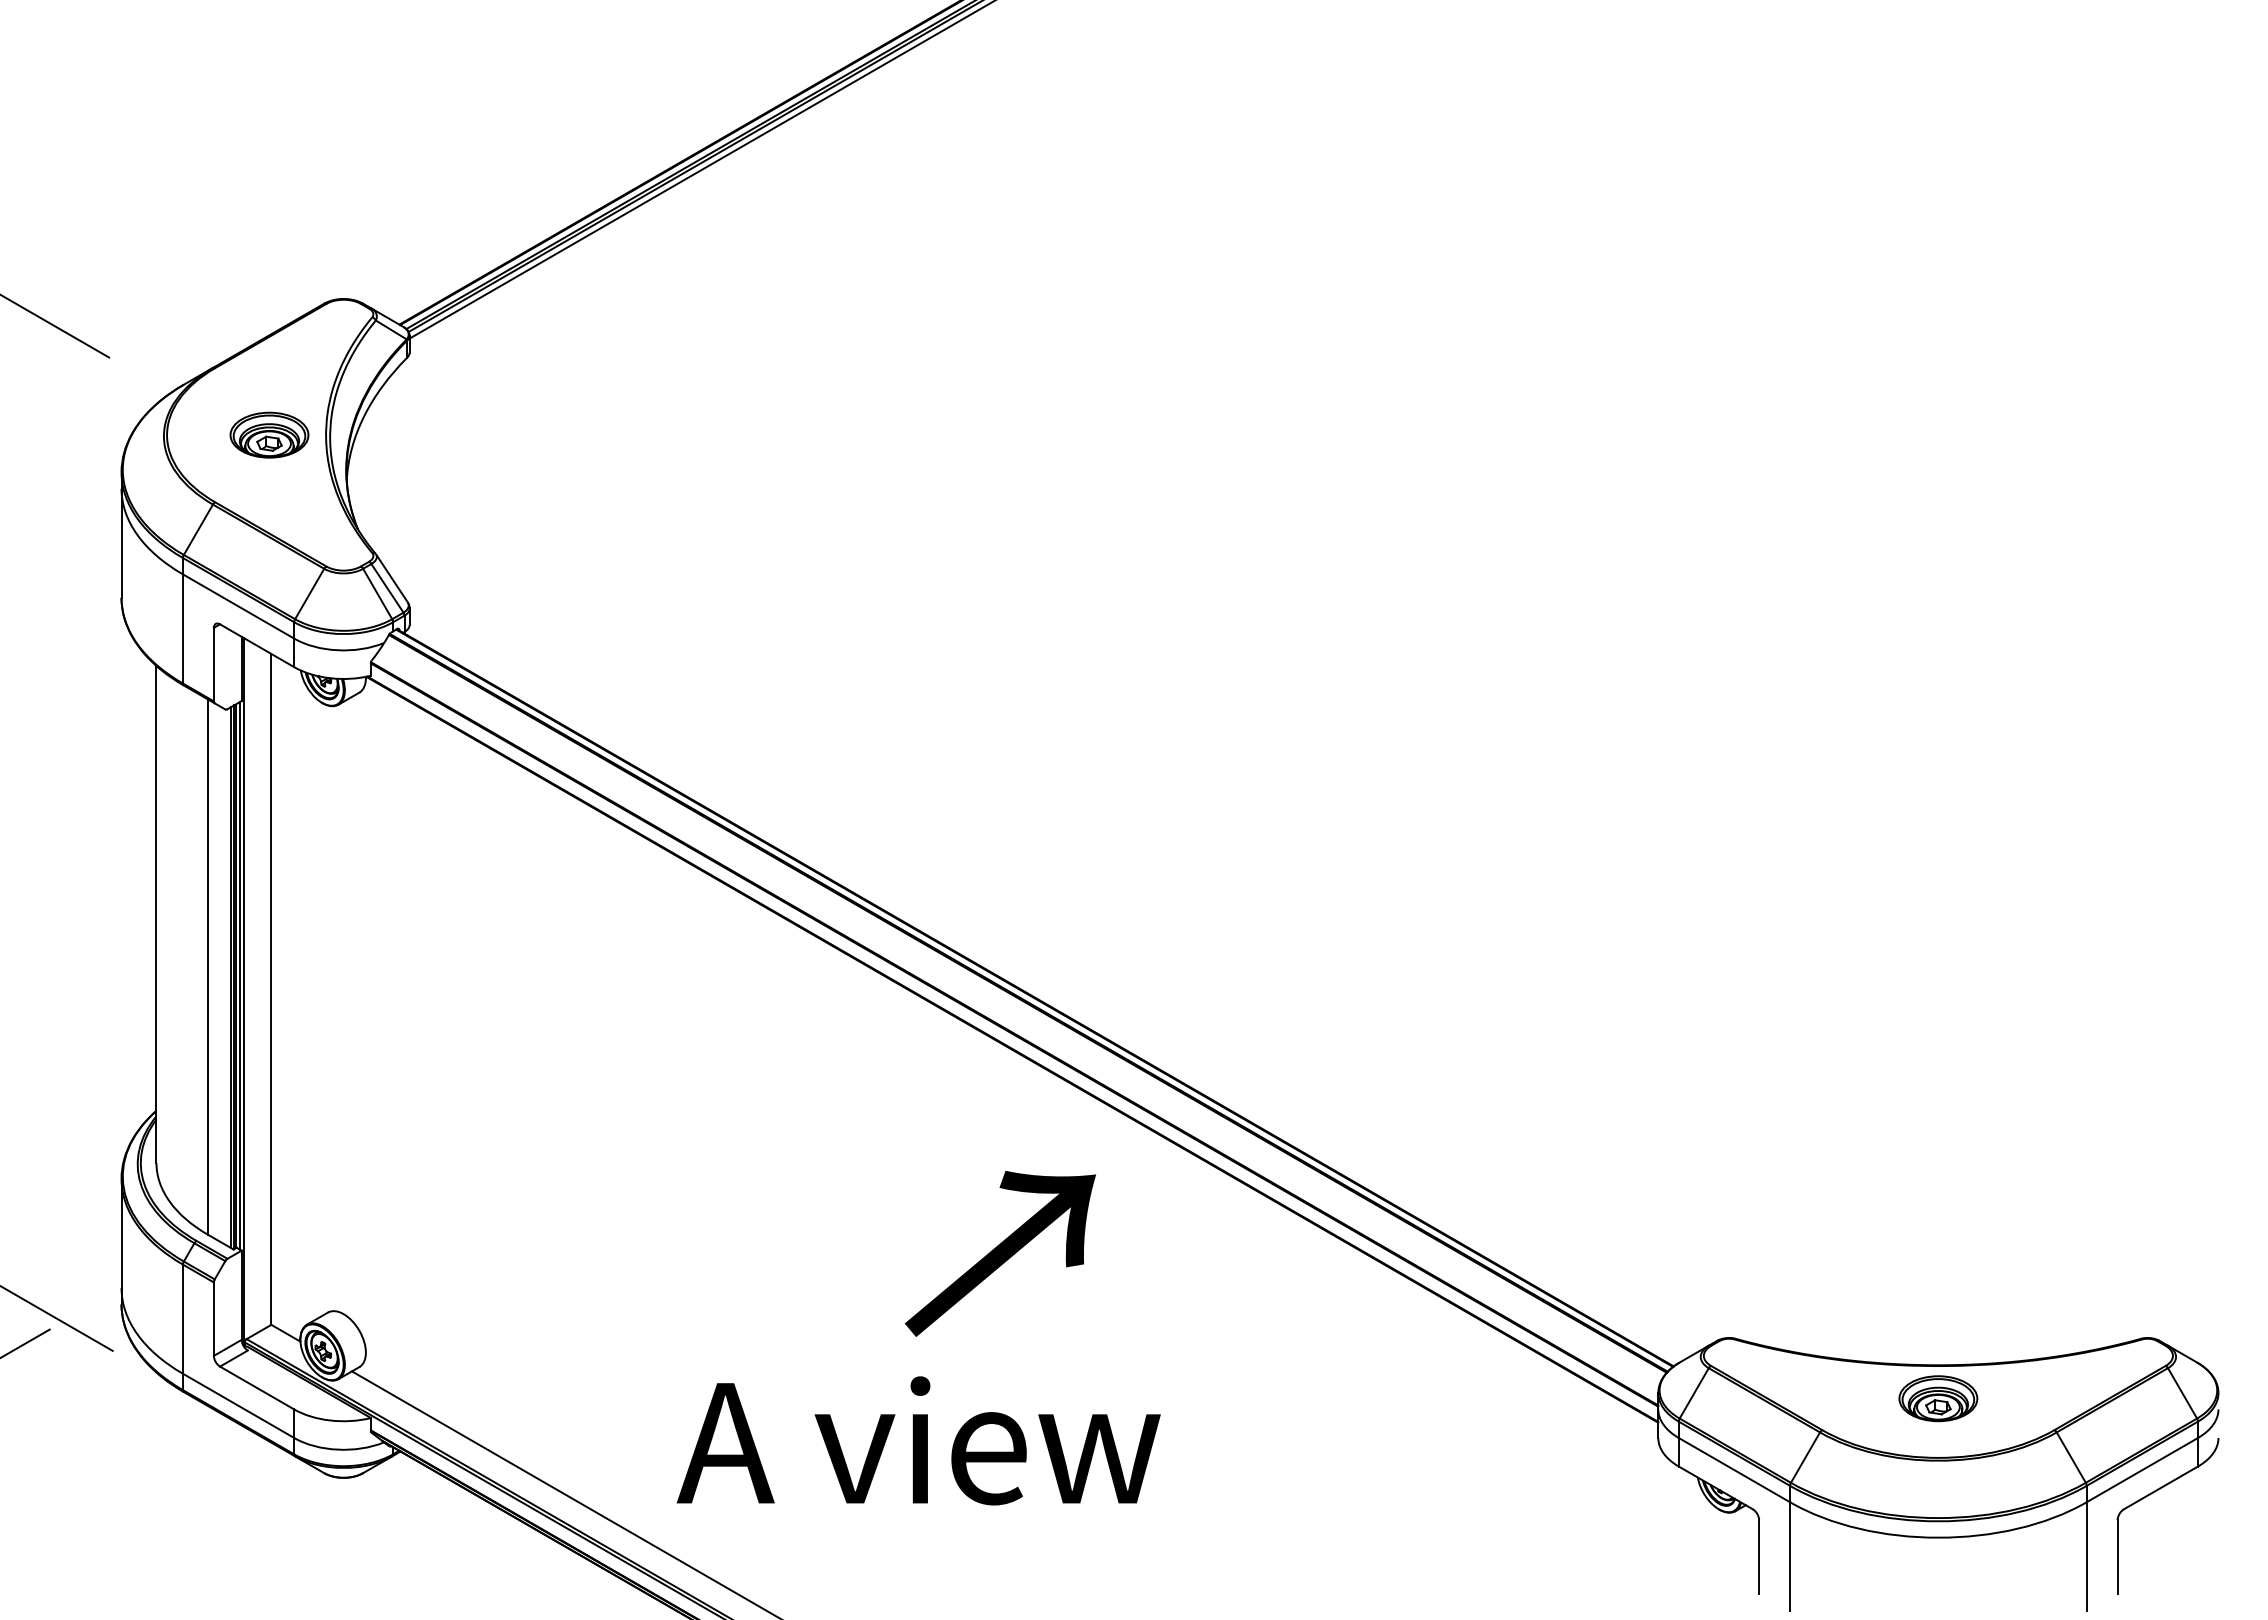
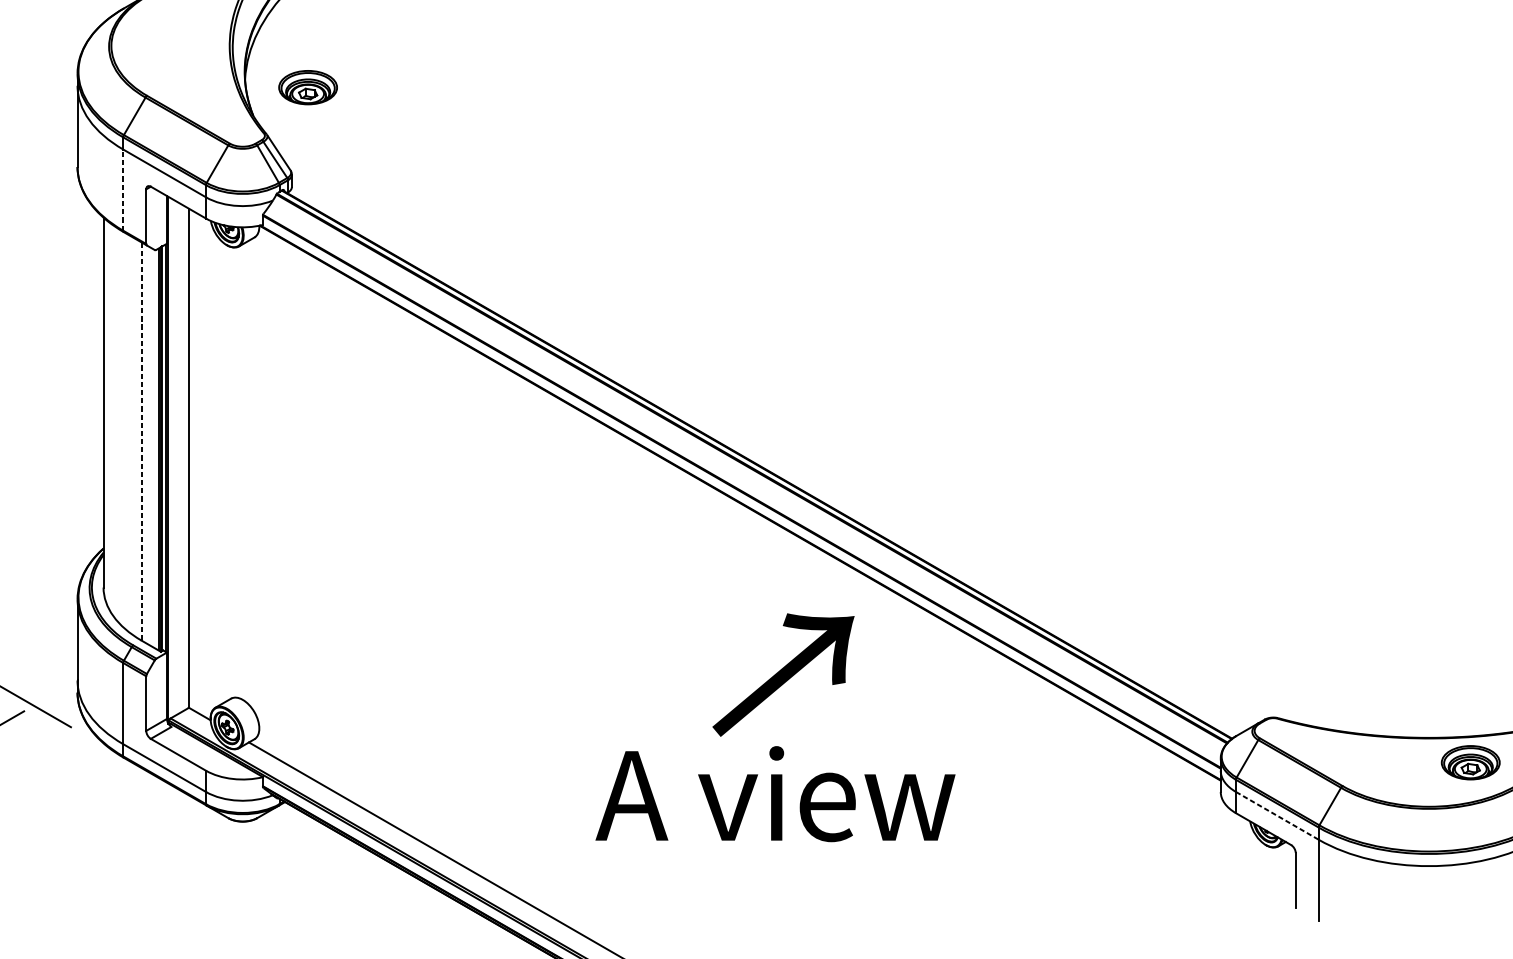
part: (269, 434) -> (308, 87), moved
line: (182, 628) -> (122, 189), solid -> dashed
line: (207, 966) -> (141, 441), solid -> dashed
text: (1000, 1253) -> (783, 674), moved
part: (1938, 1398) -> (1470, 762), moved
text: (918, 1440) -> (775, 793), moved
line: (1734, 1470) -> (1277, 816), solid -> dashed

